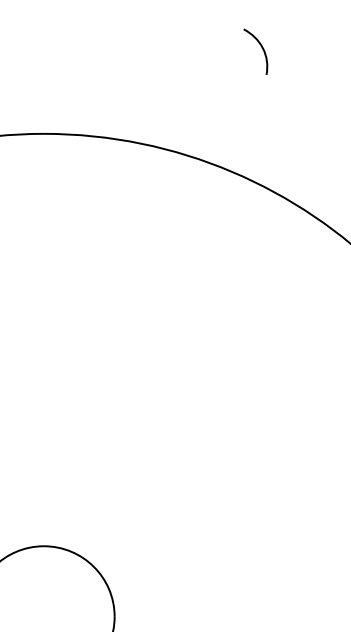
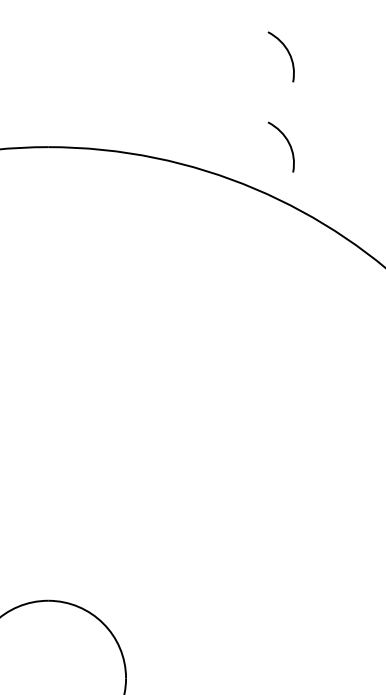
curve: (261, 130) -> (287, 143), added

